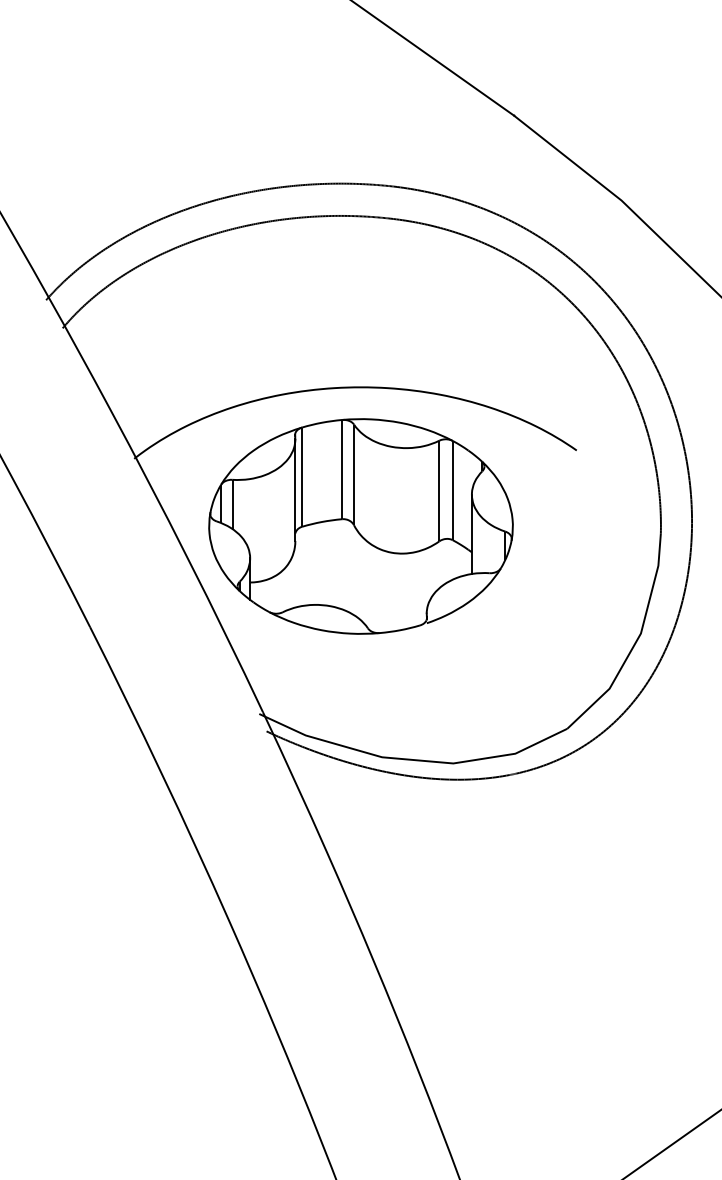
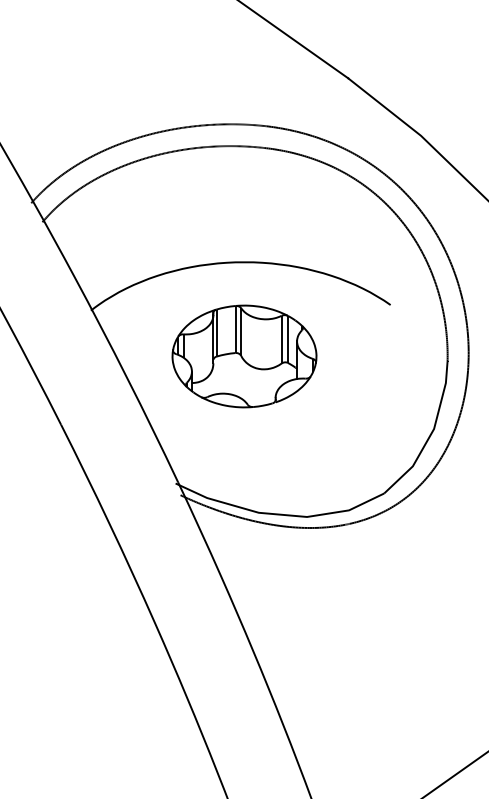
part: (361, 526) -> (244, 356), size x0.7

